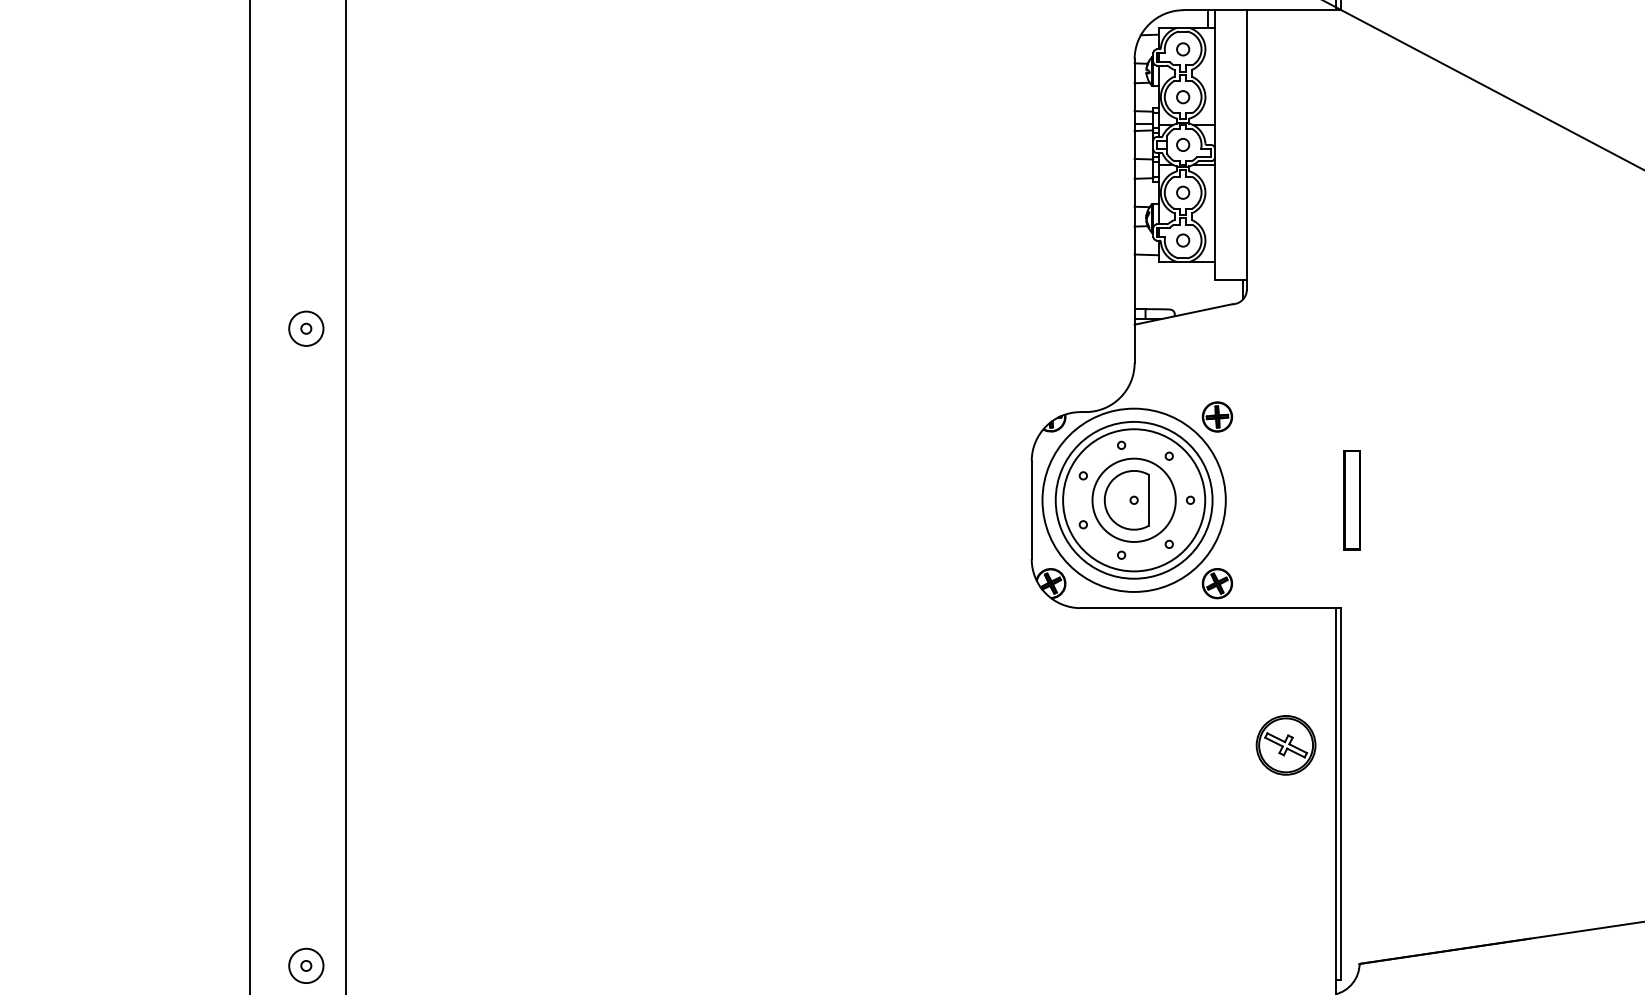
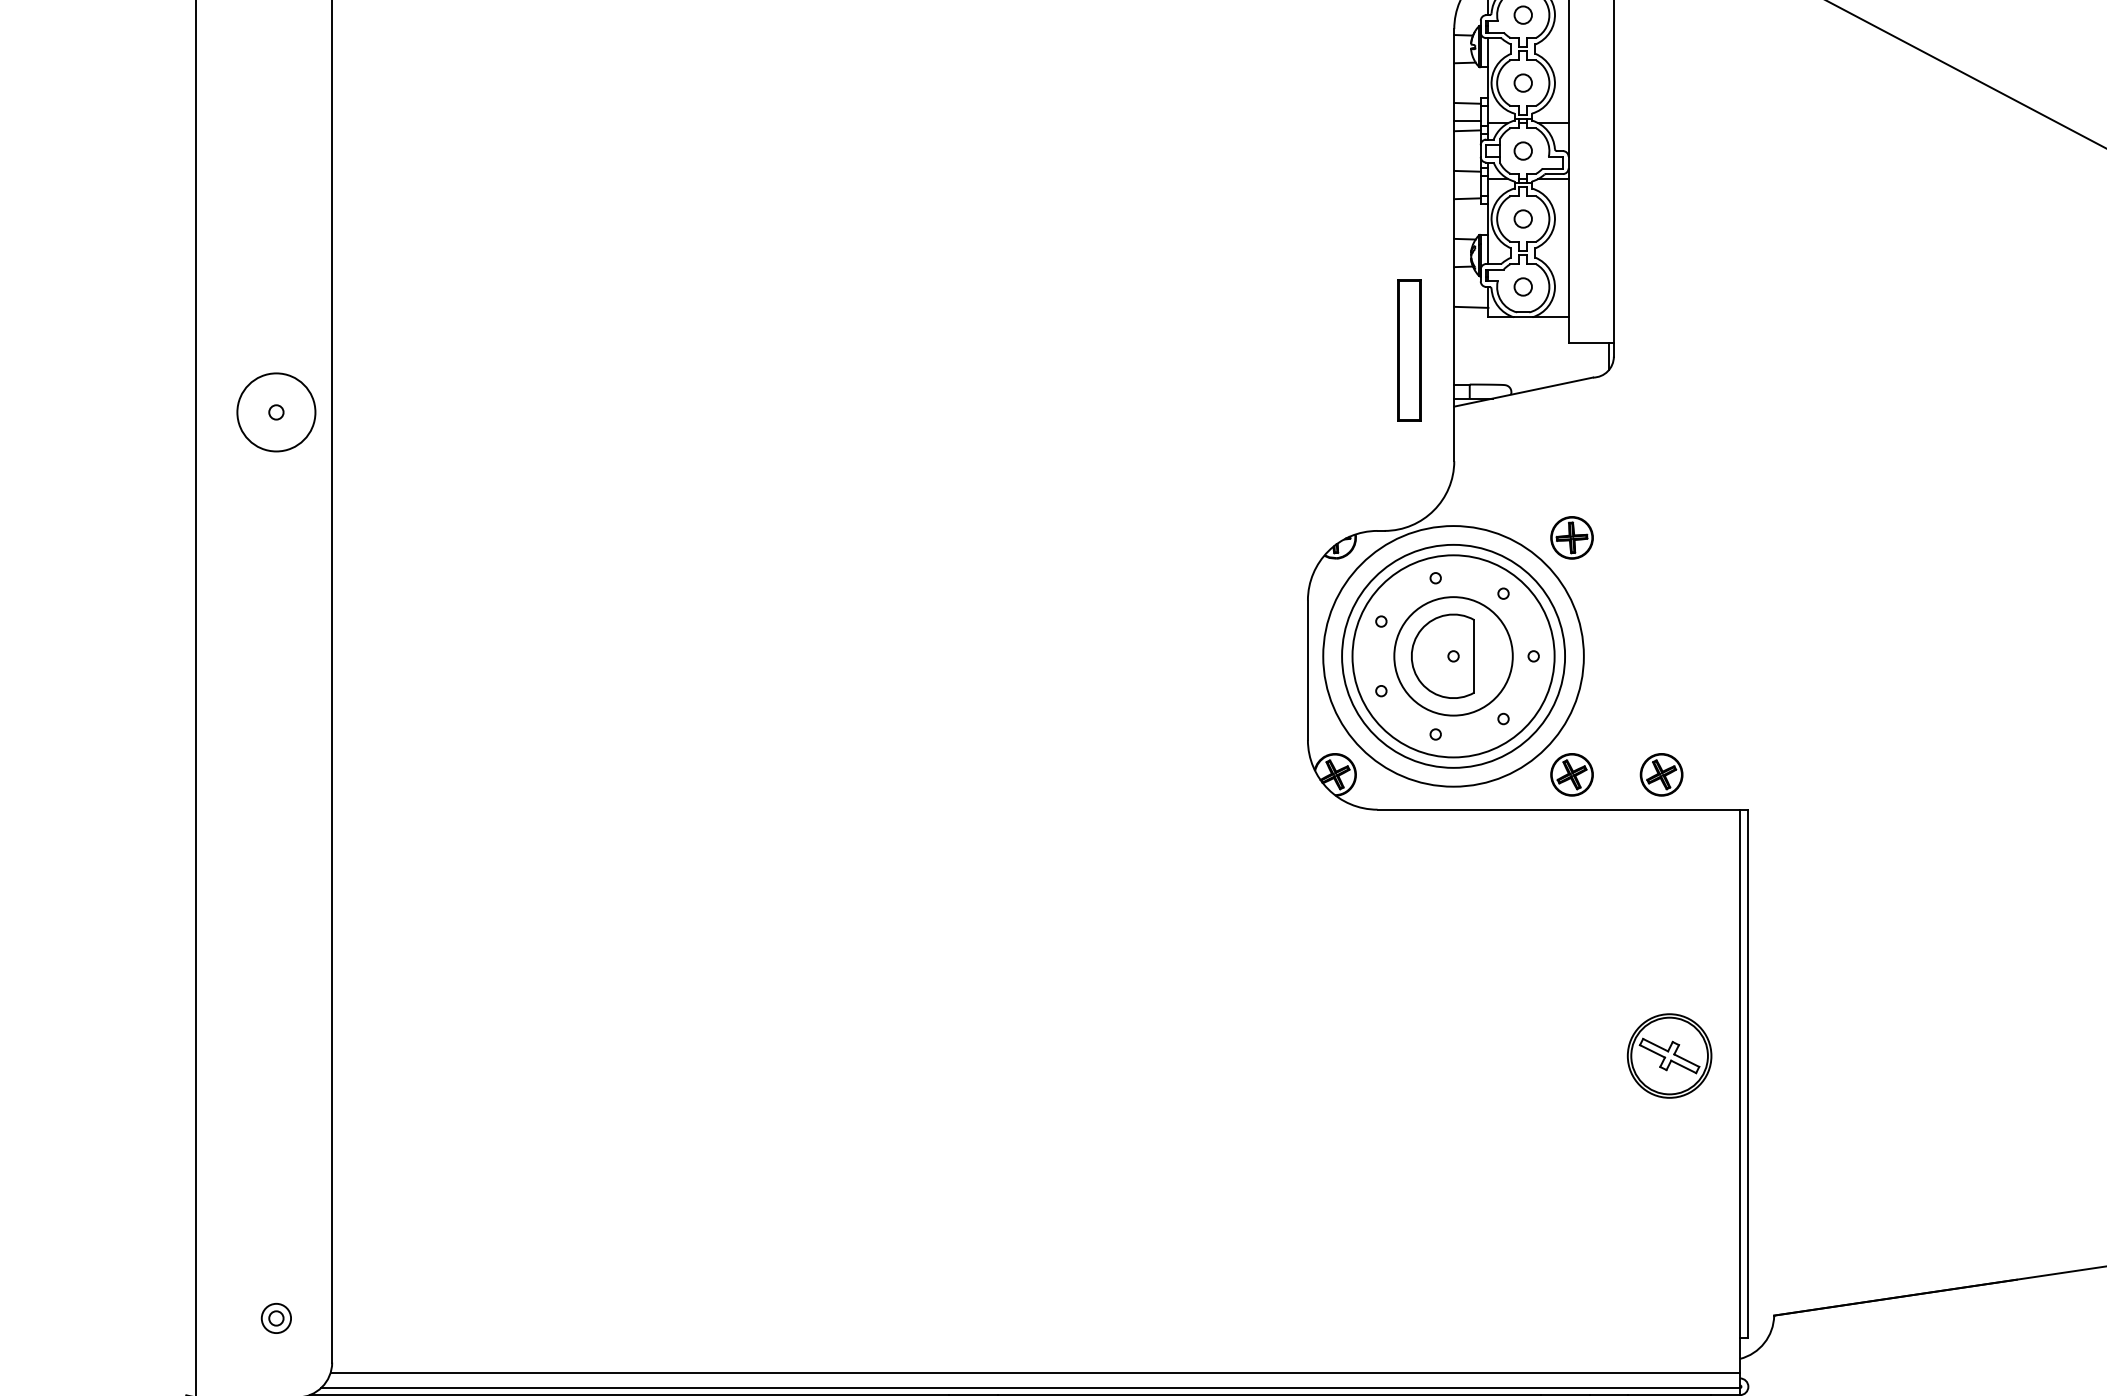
circle: (306, 328) -> (276, 412), size x1.6
part: (1351, 500) -> (1408, 350), moved
part: (1280, 583) -> (1661, 774), added
part: (1285, 745) -> (1668, 1056), moved
circle: (306, 965) -> (276, 1317), size x0.6

